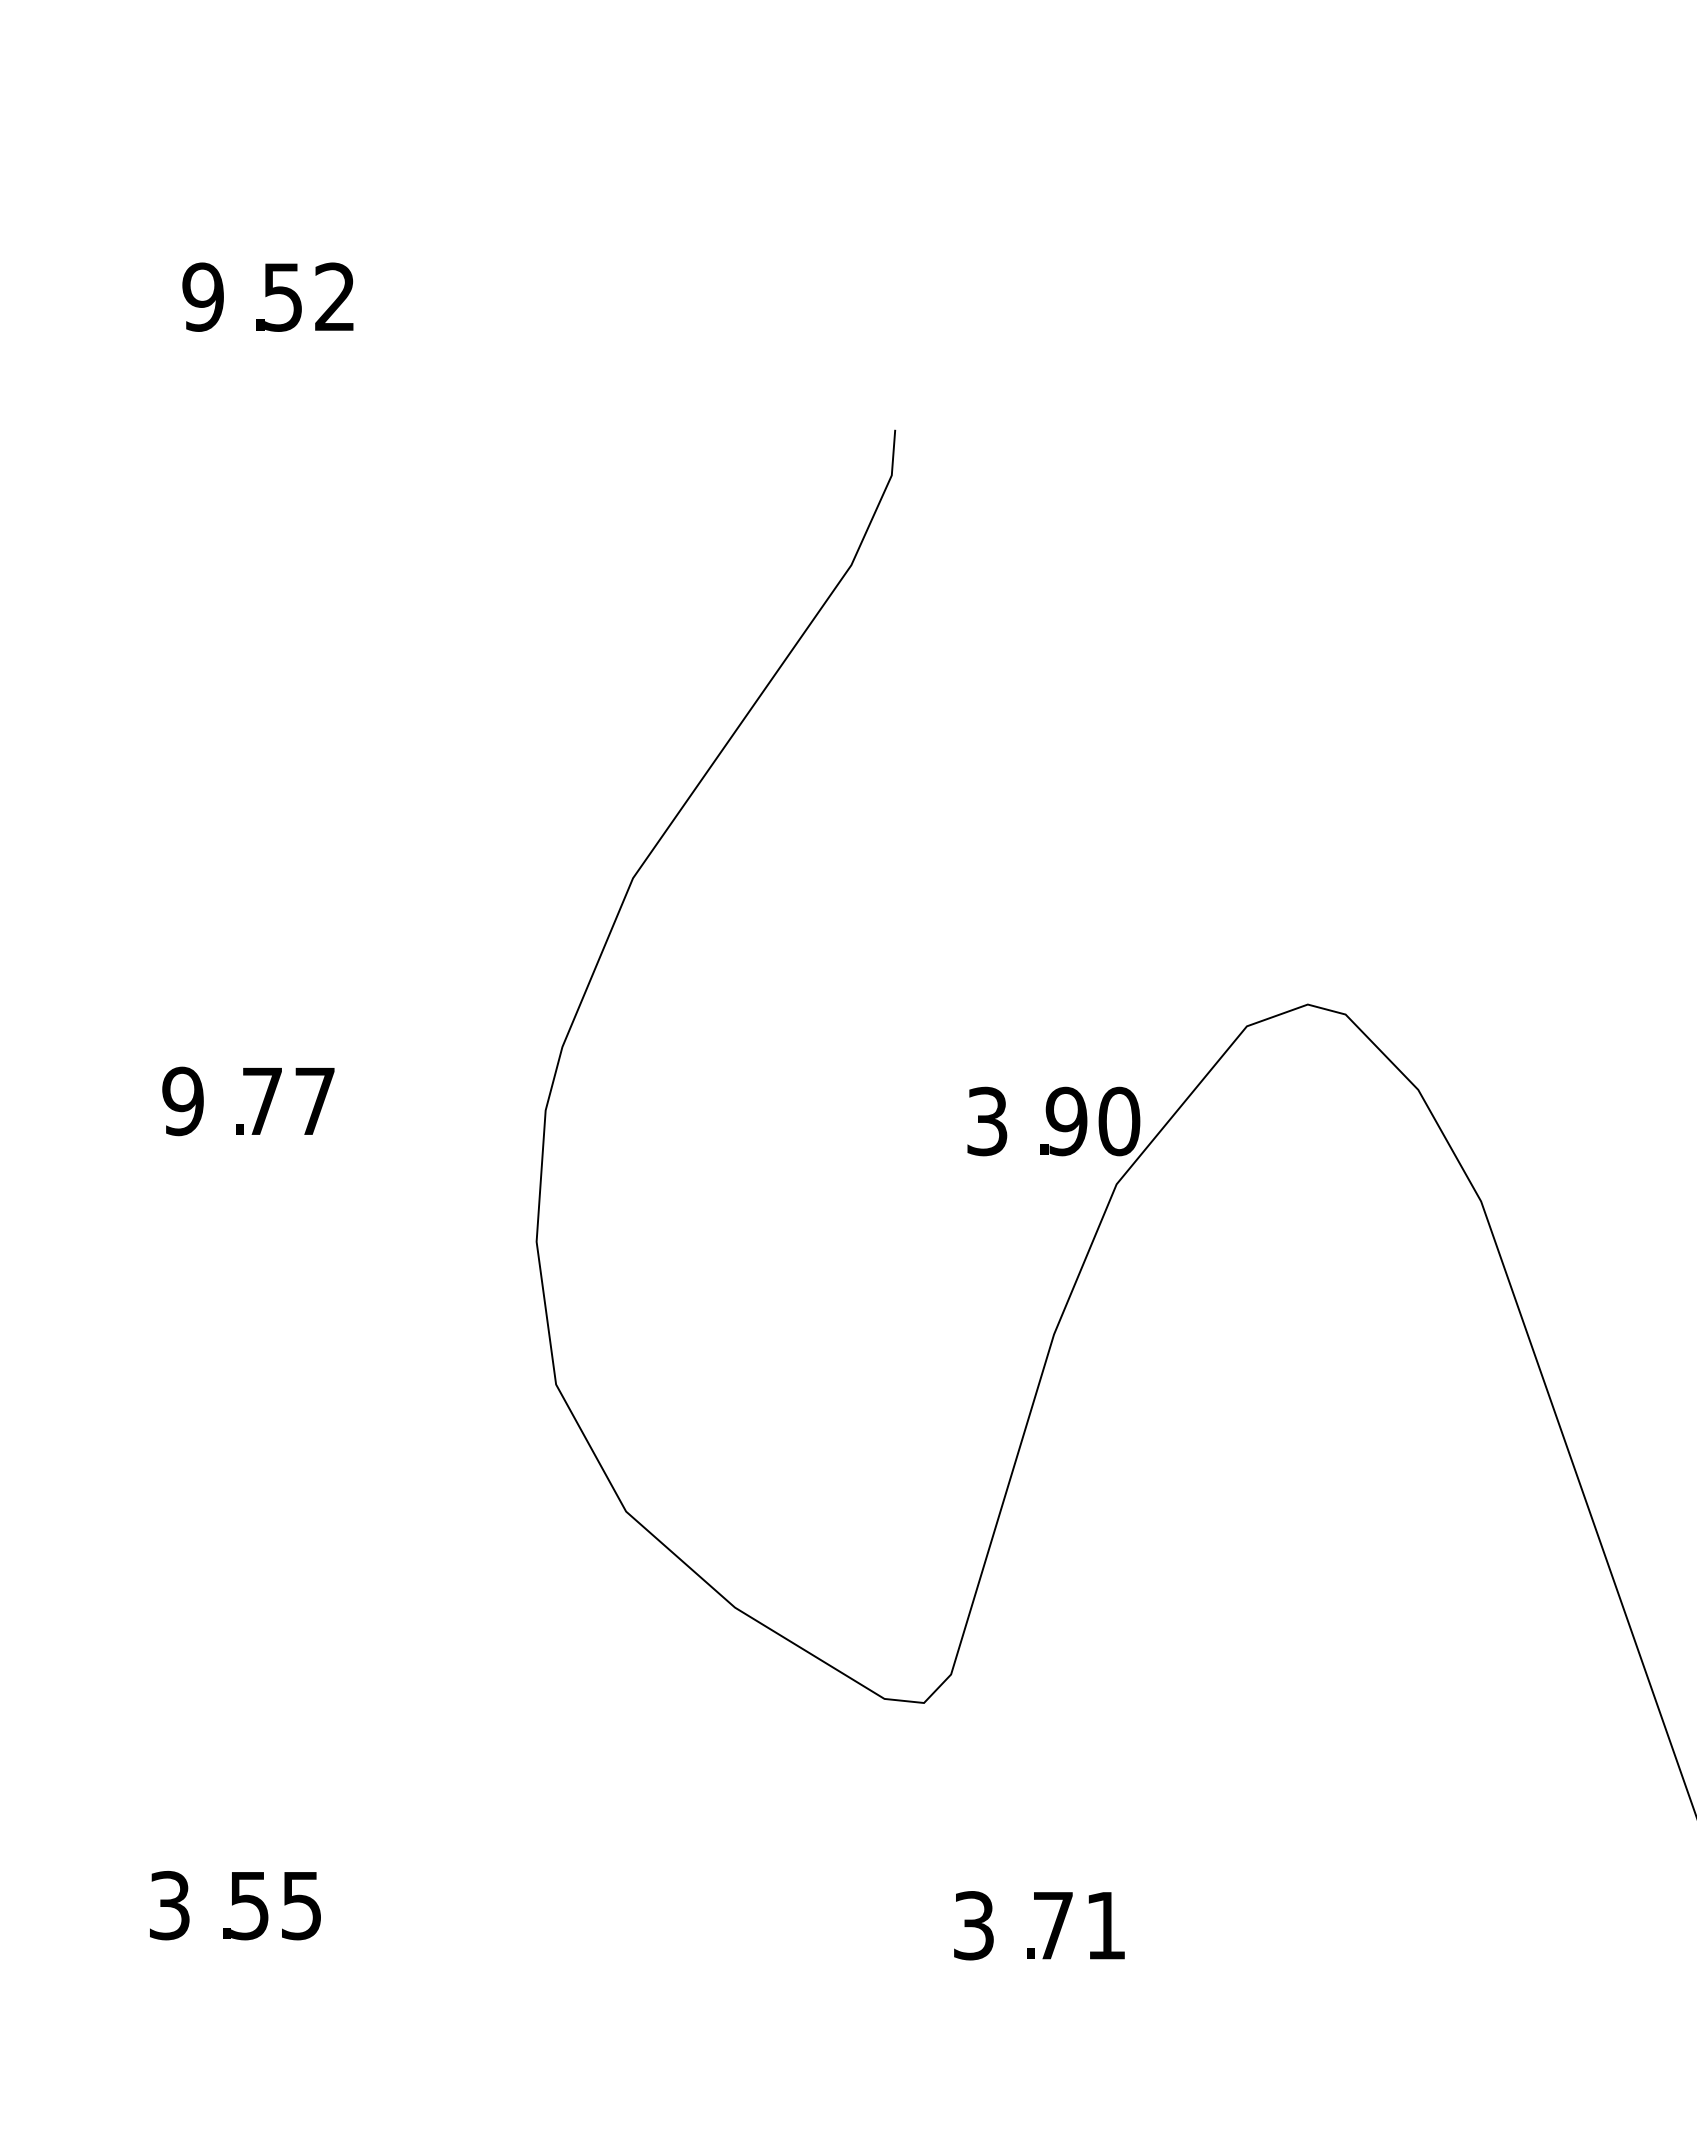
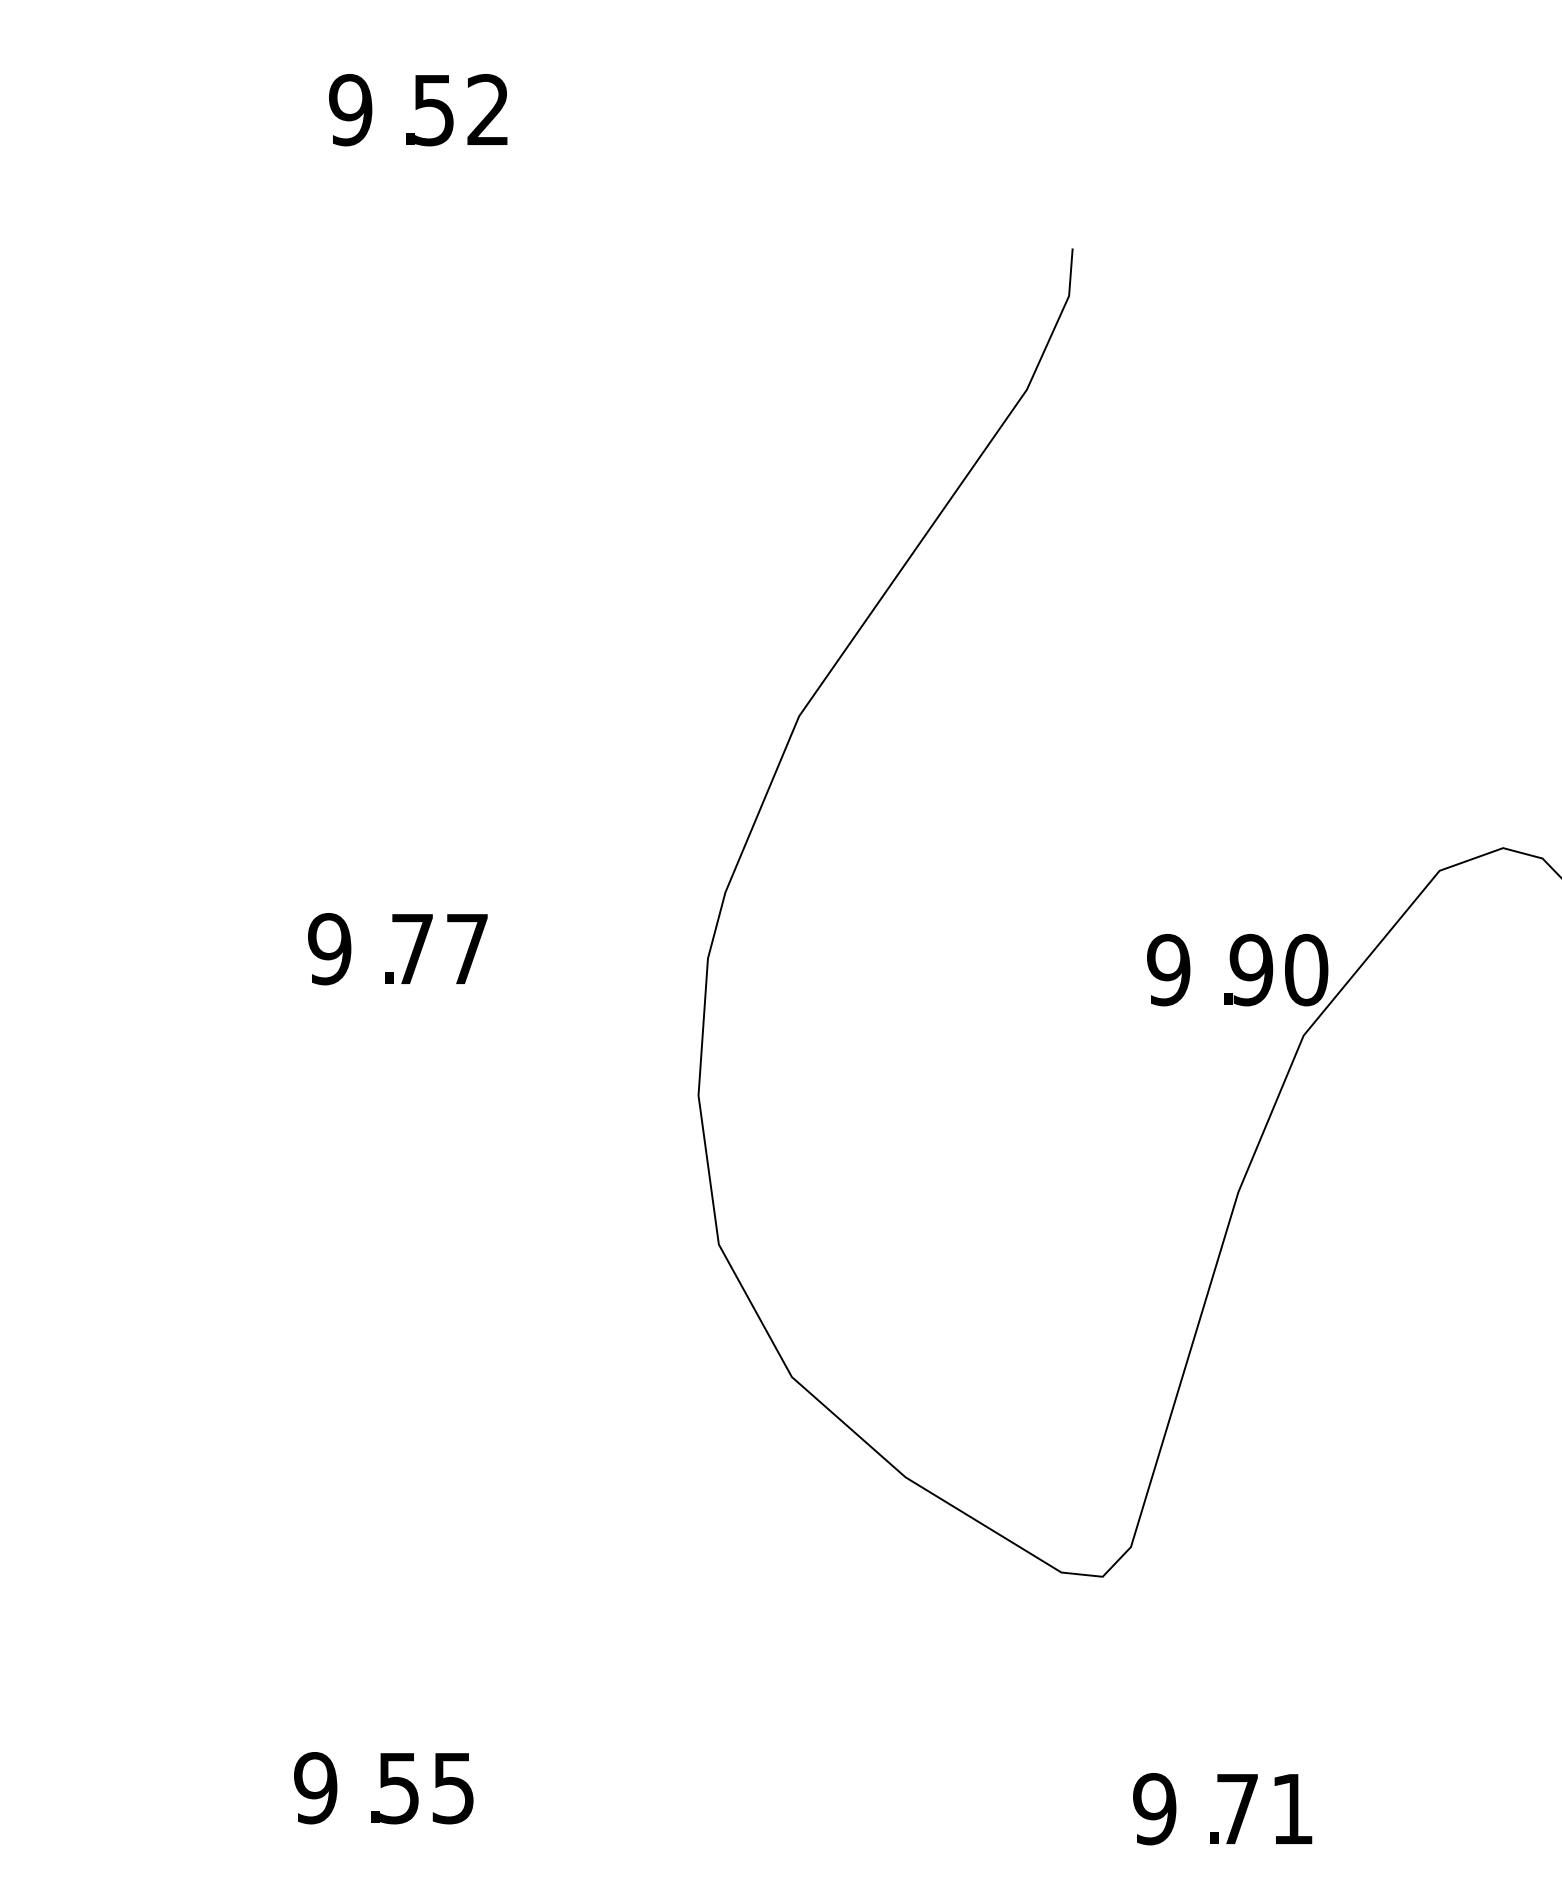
text: (986, 1121) -> (1167, 970), 3 -> 9
text: (169, 1905) -> (315, 1788), 3 -> 9
text: (973, 1925) -> (1154, 1808), 3 -> 9

